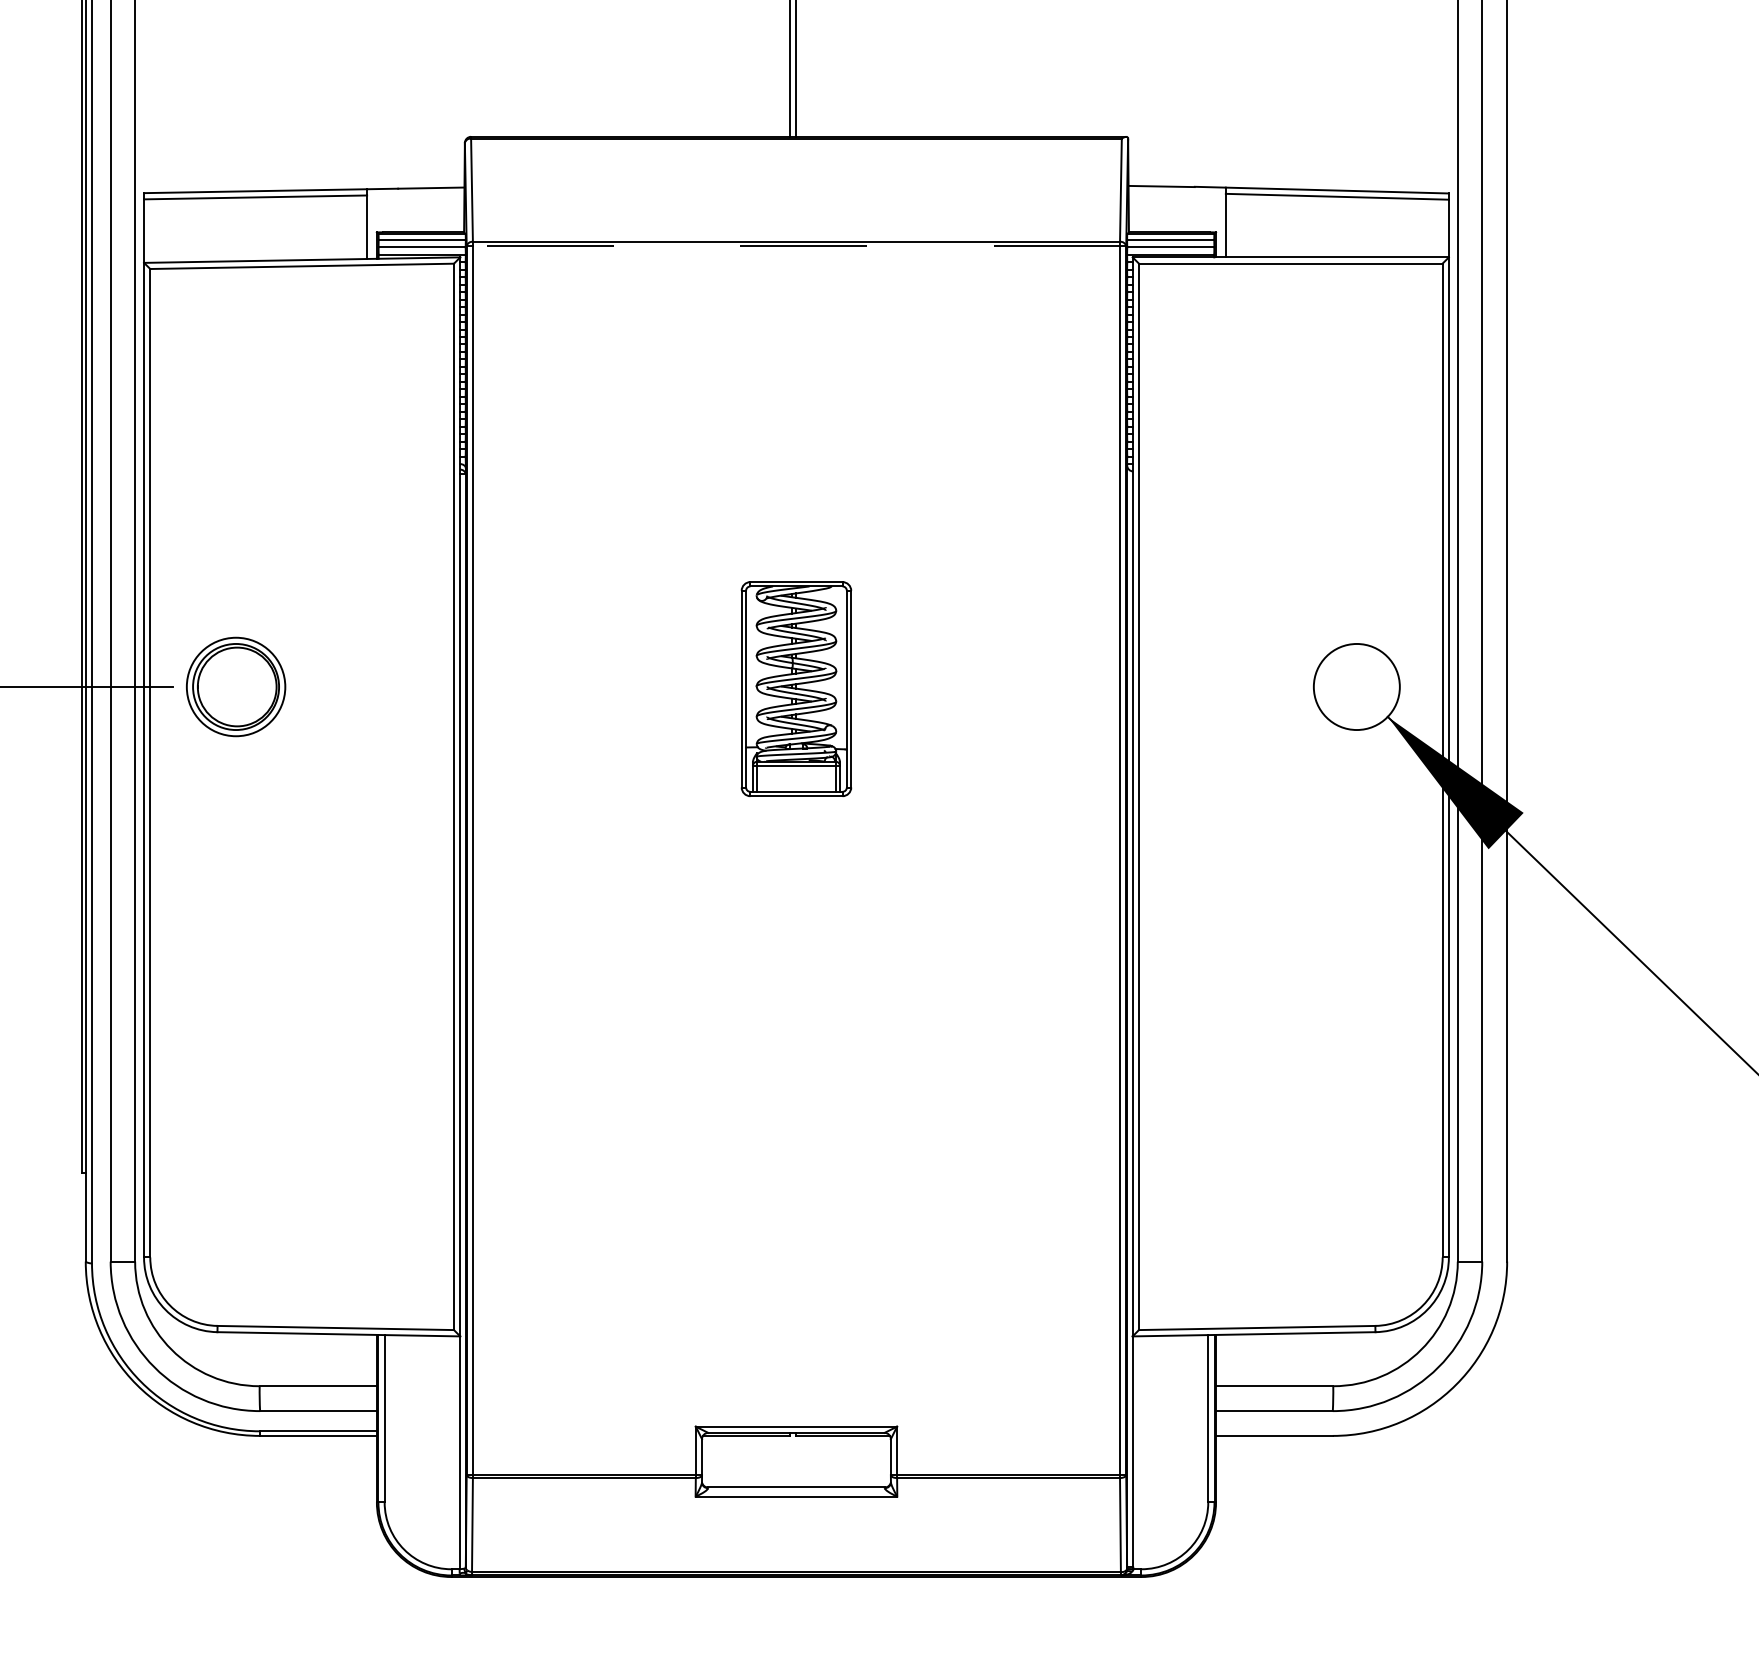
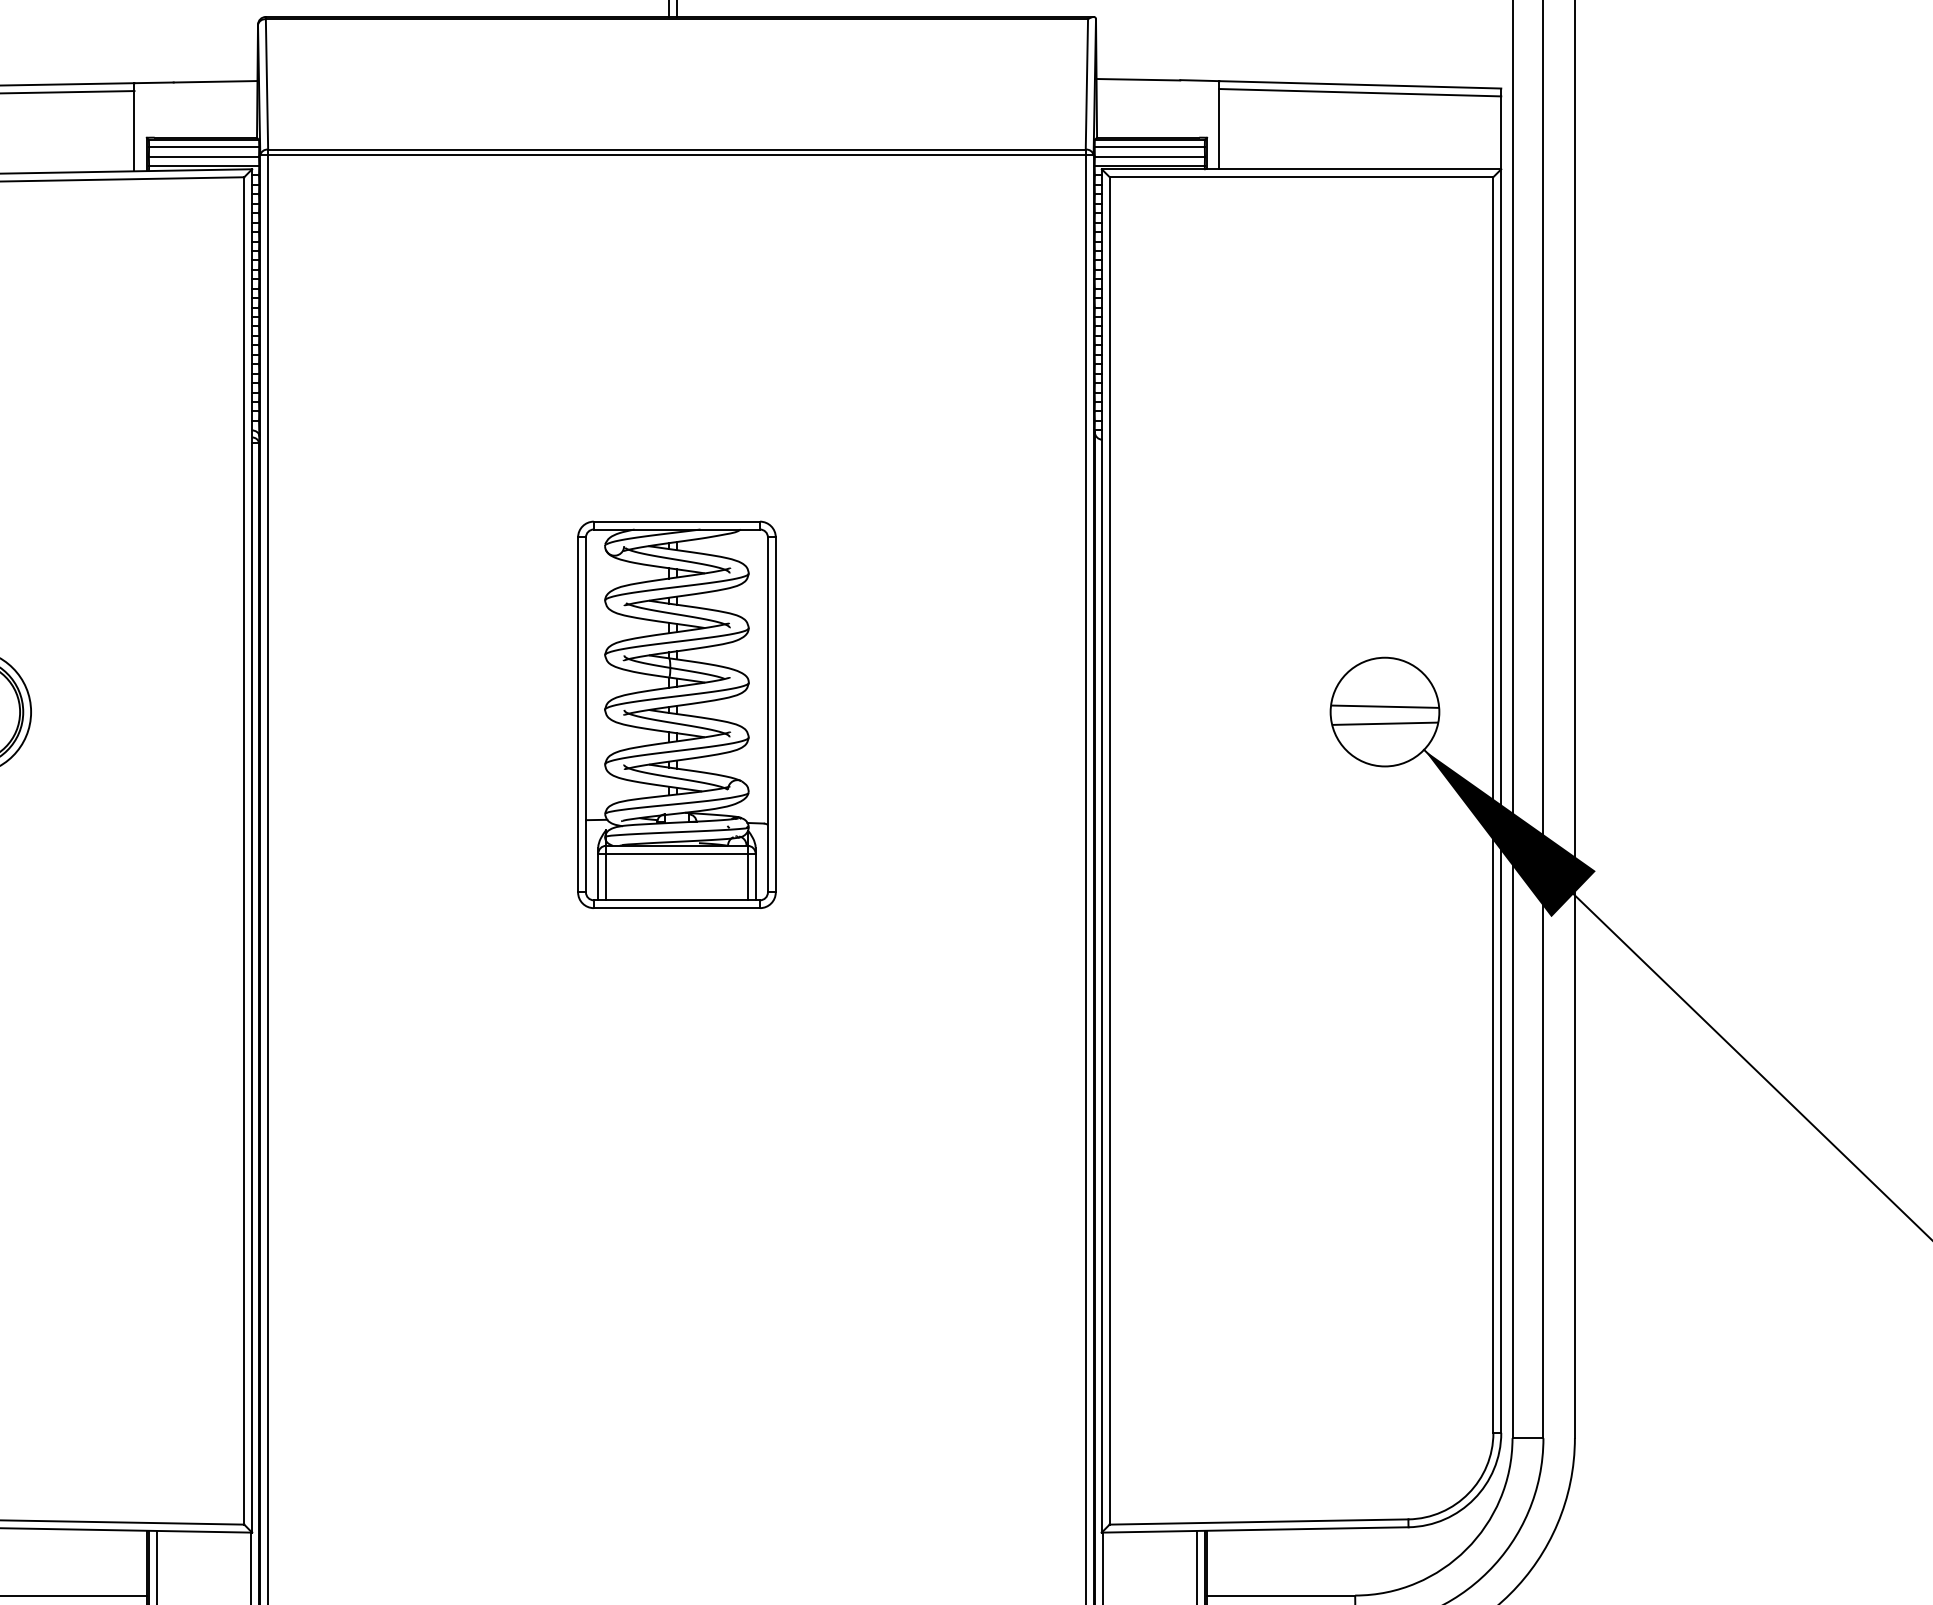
line: (796, 246) -> (676, 155), dashed -> solid
line: (1357, 682) -> (1385, 706), added
part: (796, 688) -> (676, 713), size x1.43
line: (1356, 696) -> (1384, 724), added

